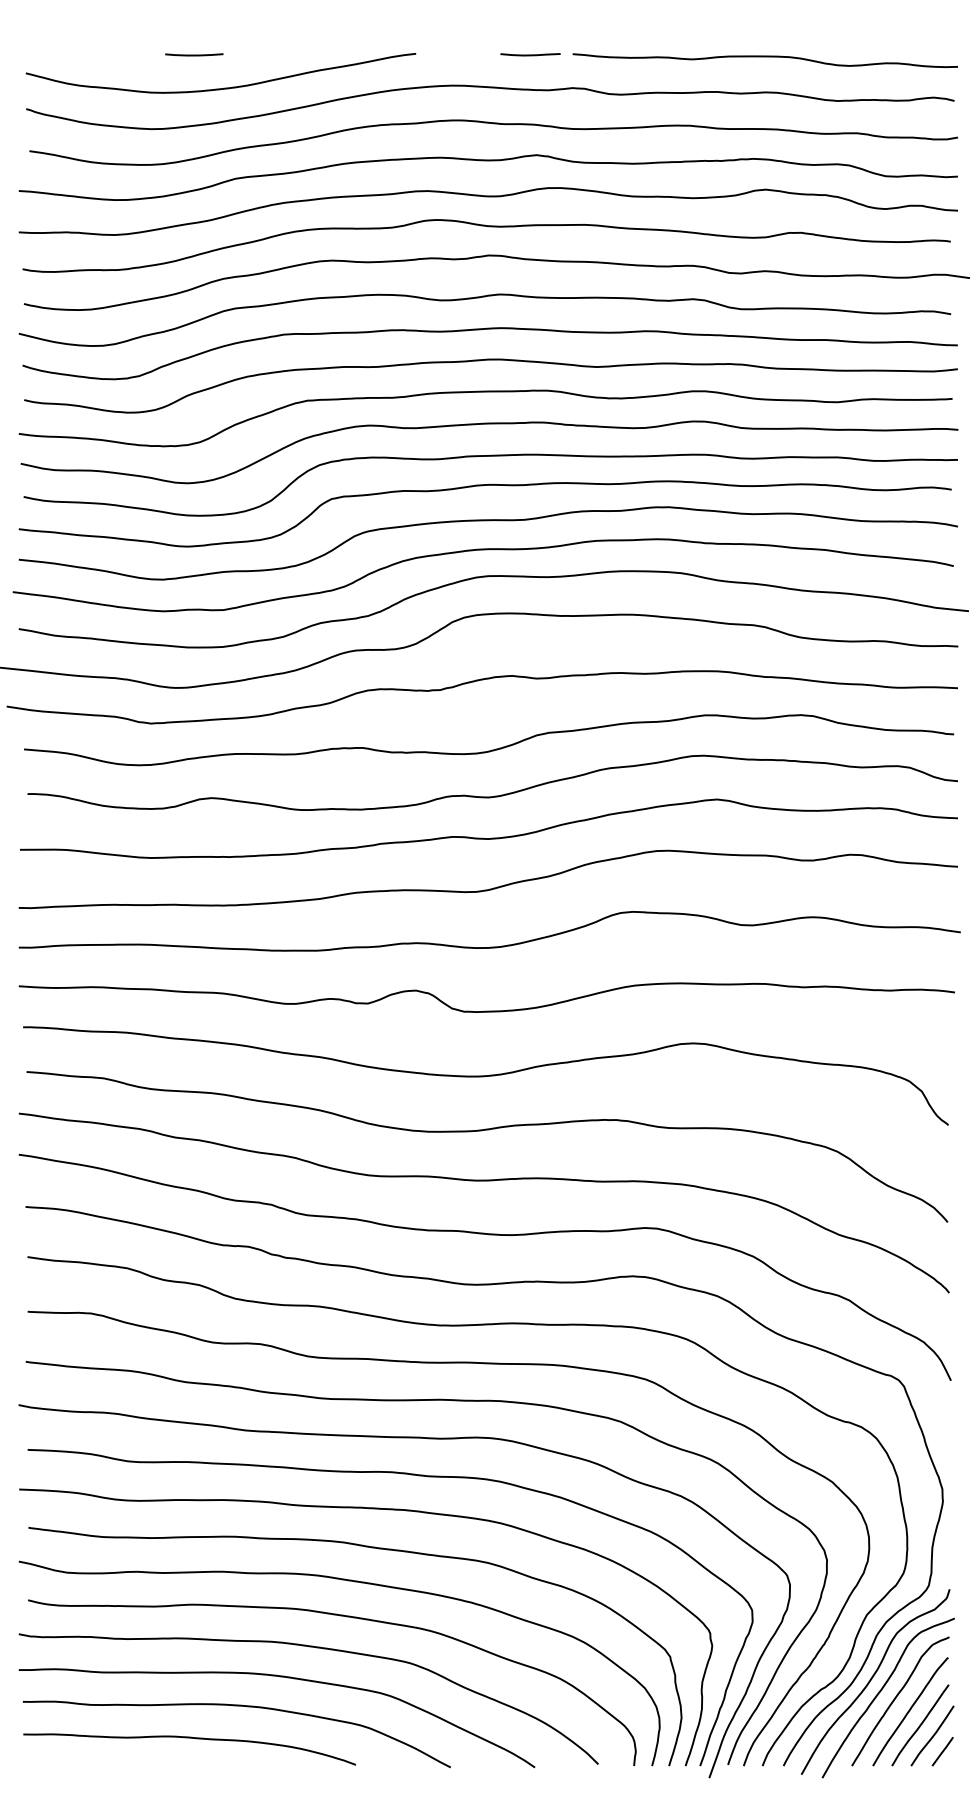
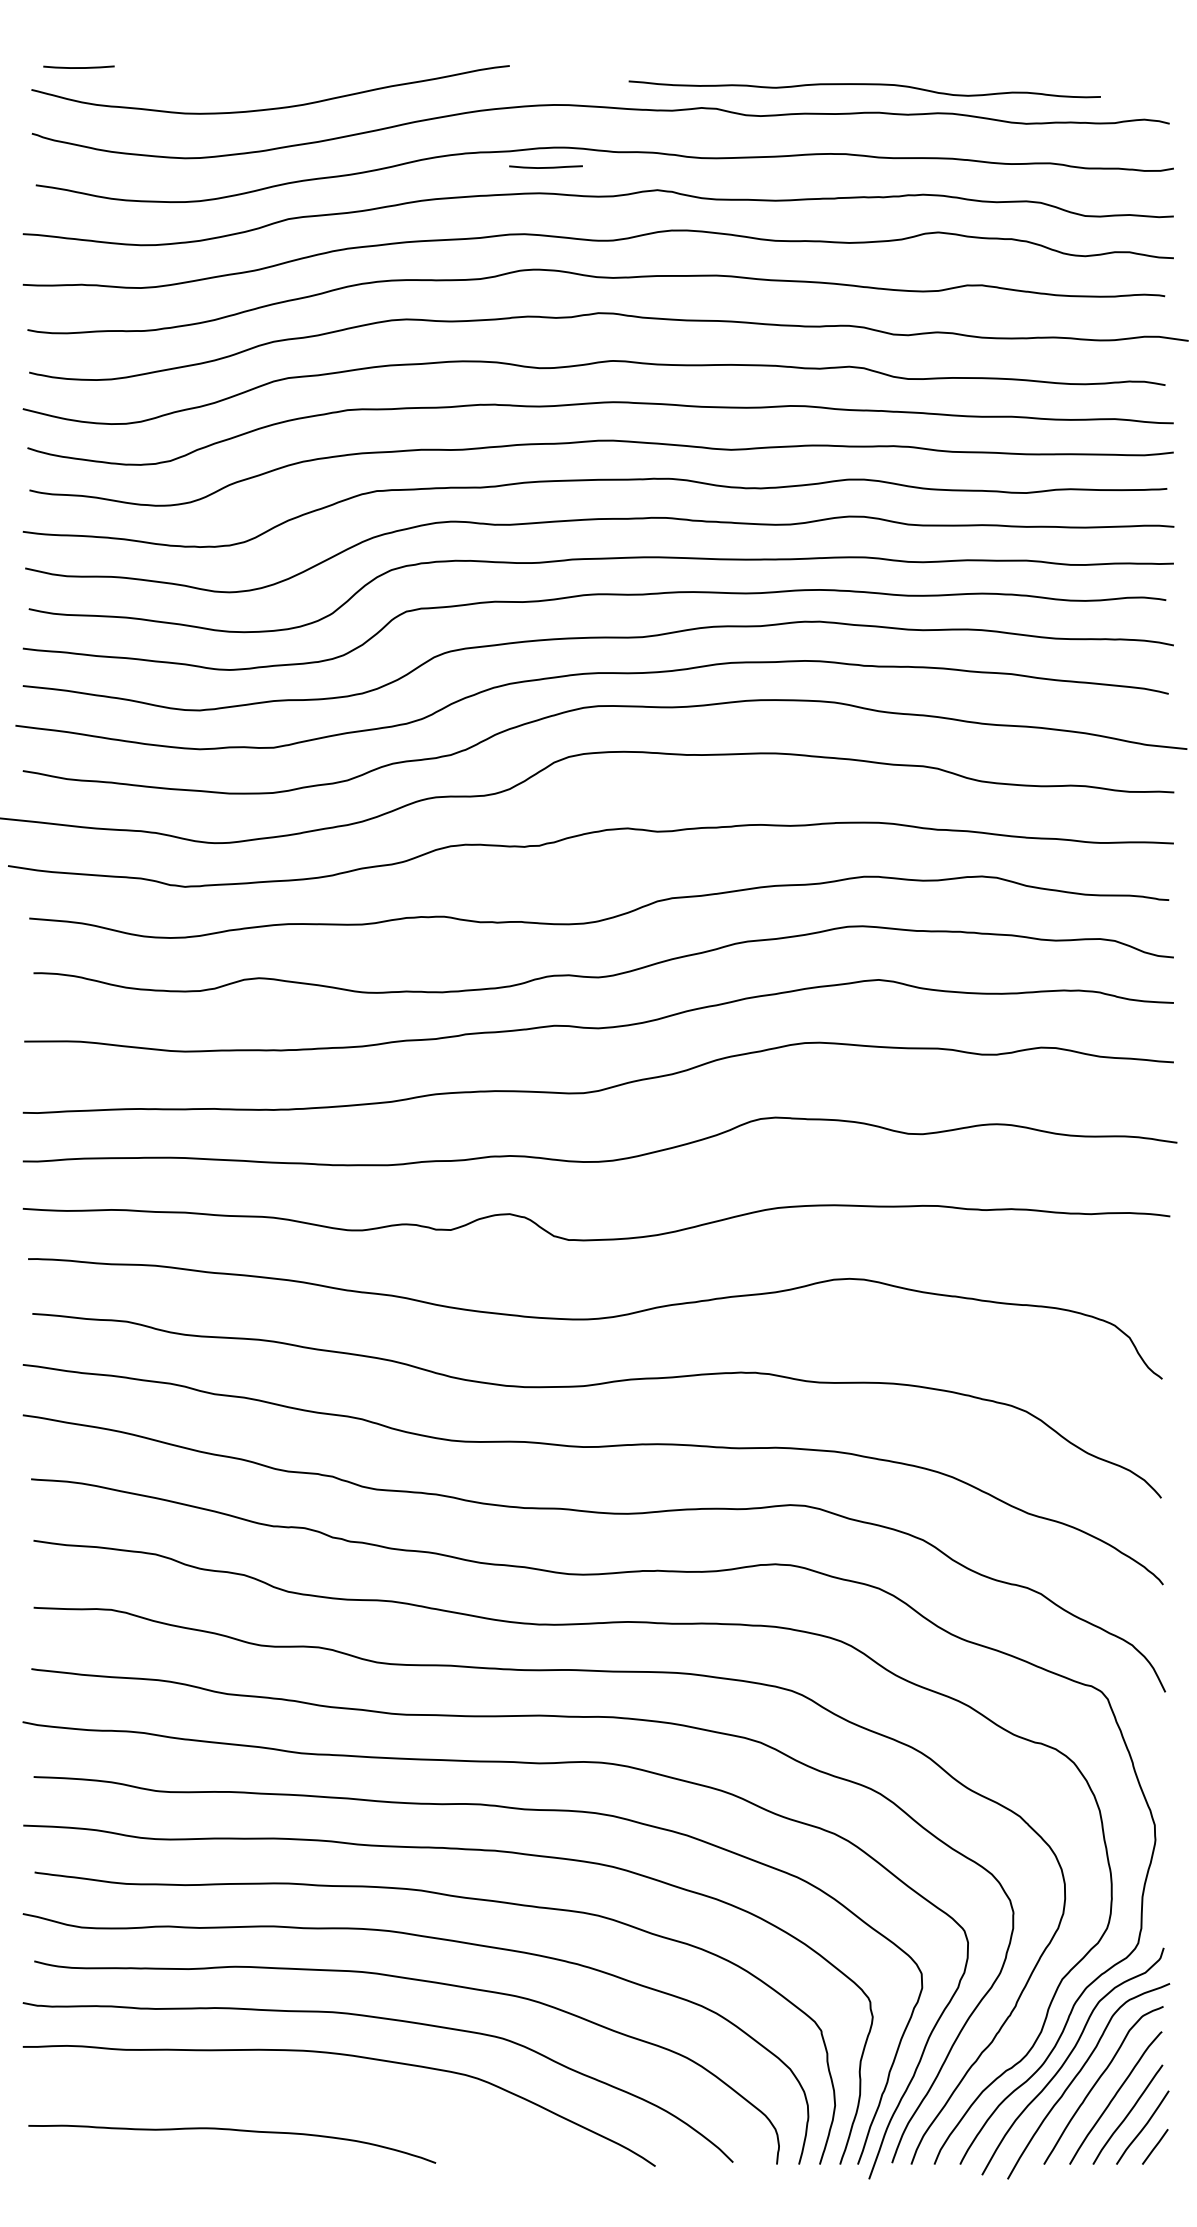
curve: (193, 55) -> (78, 67), moved
curve: (530, 55) -> (545, 167), moved
curve: (765, 57) -> (864, 85), moved
curve: (236, 1706) -> (289, 2091), removed

